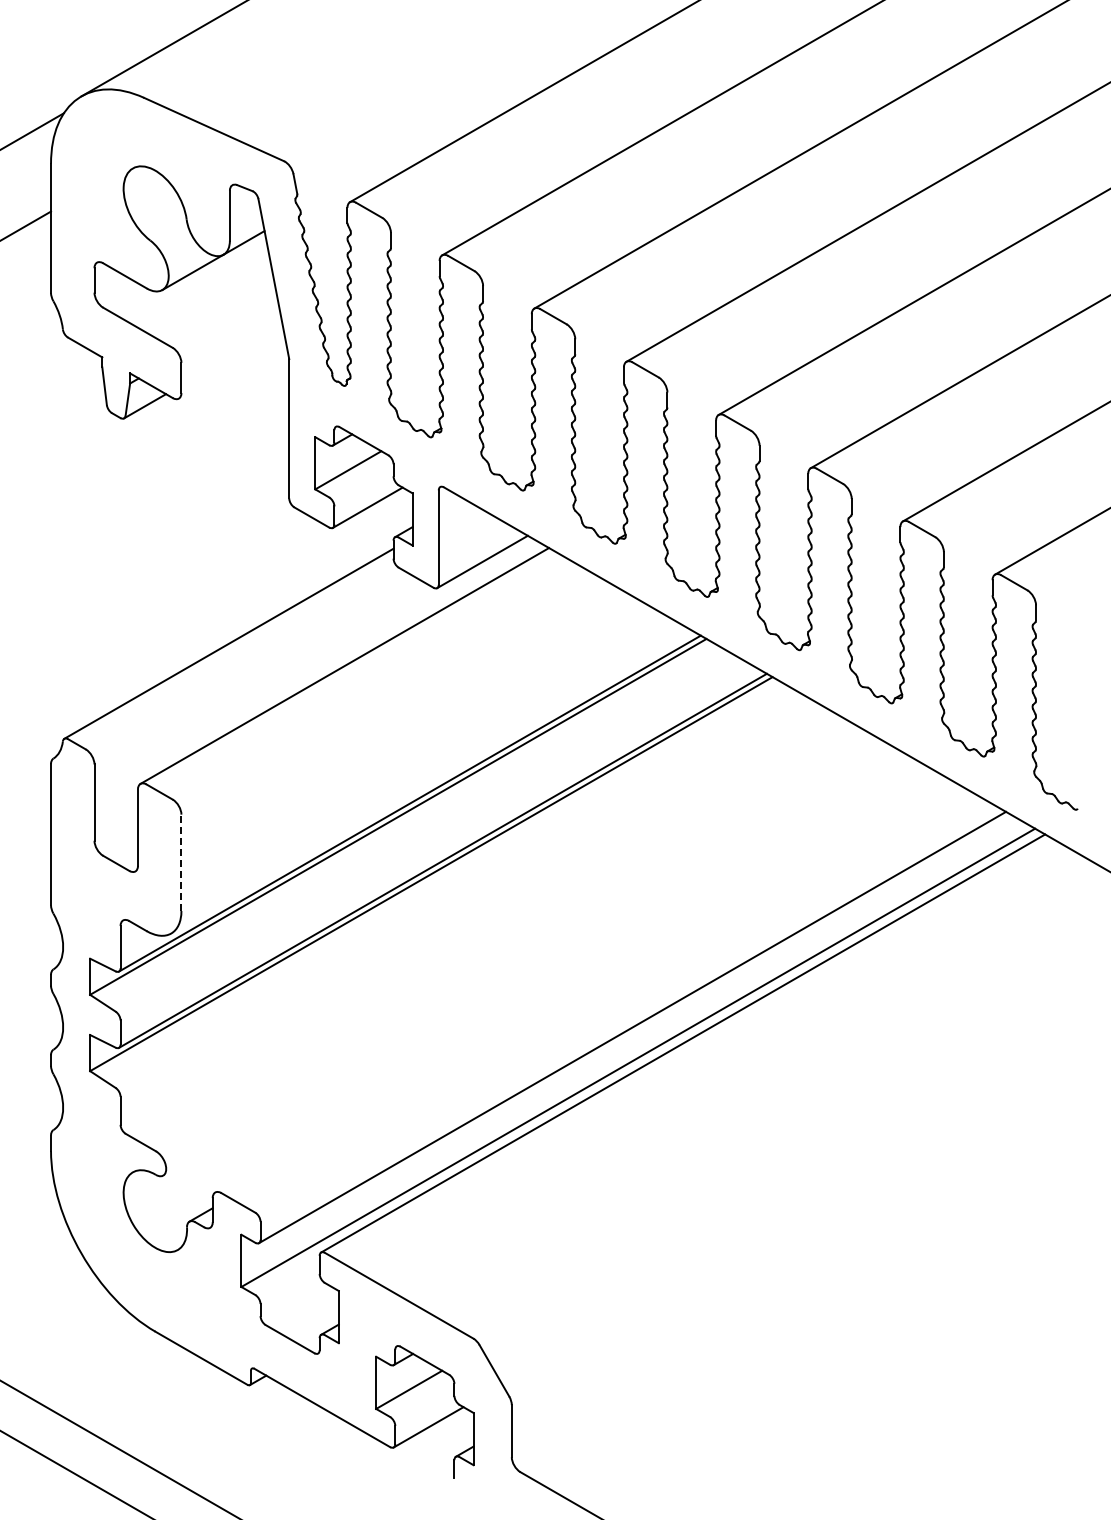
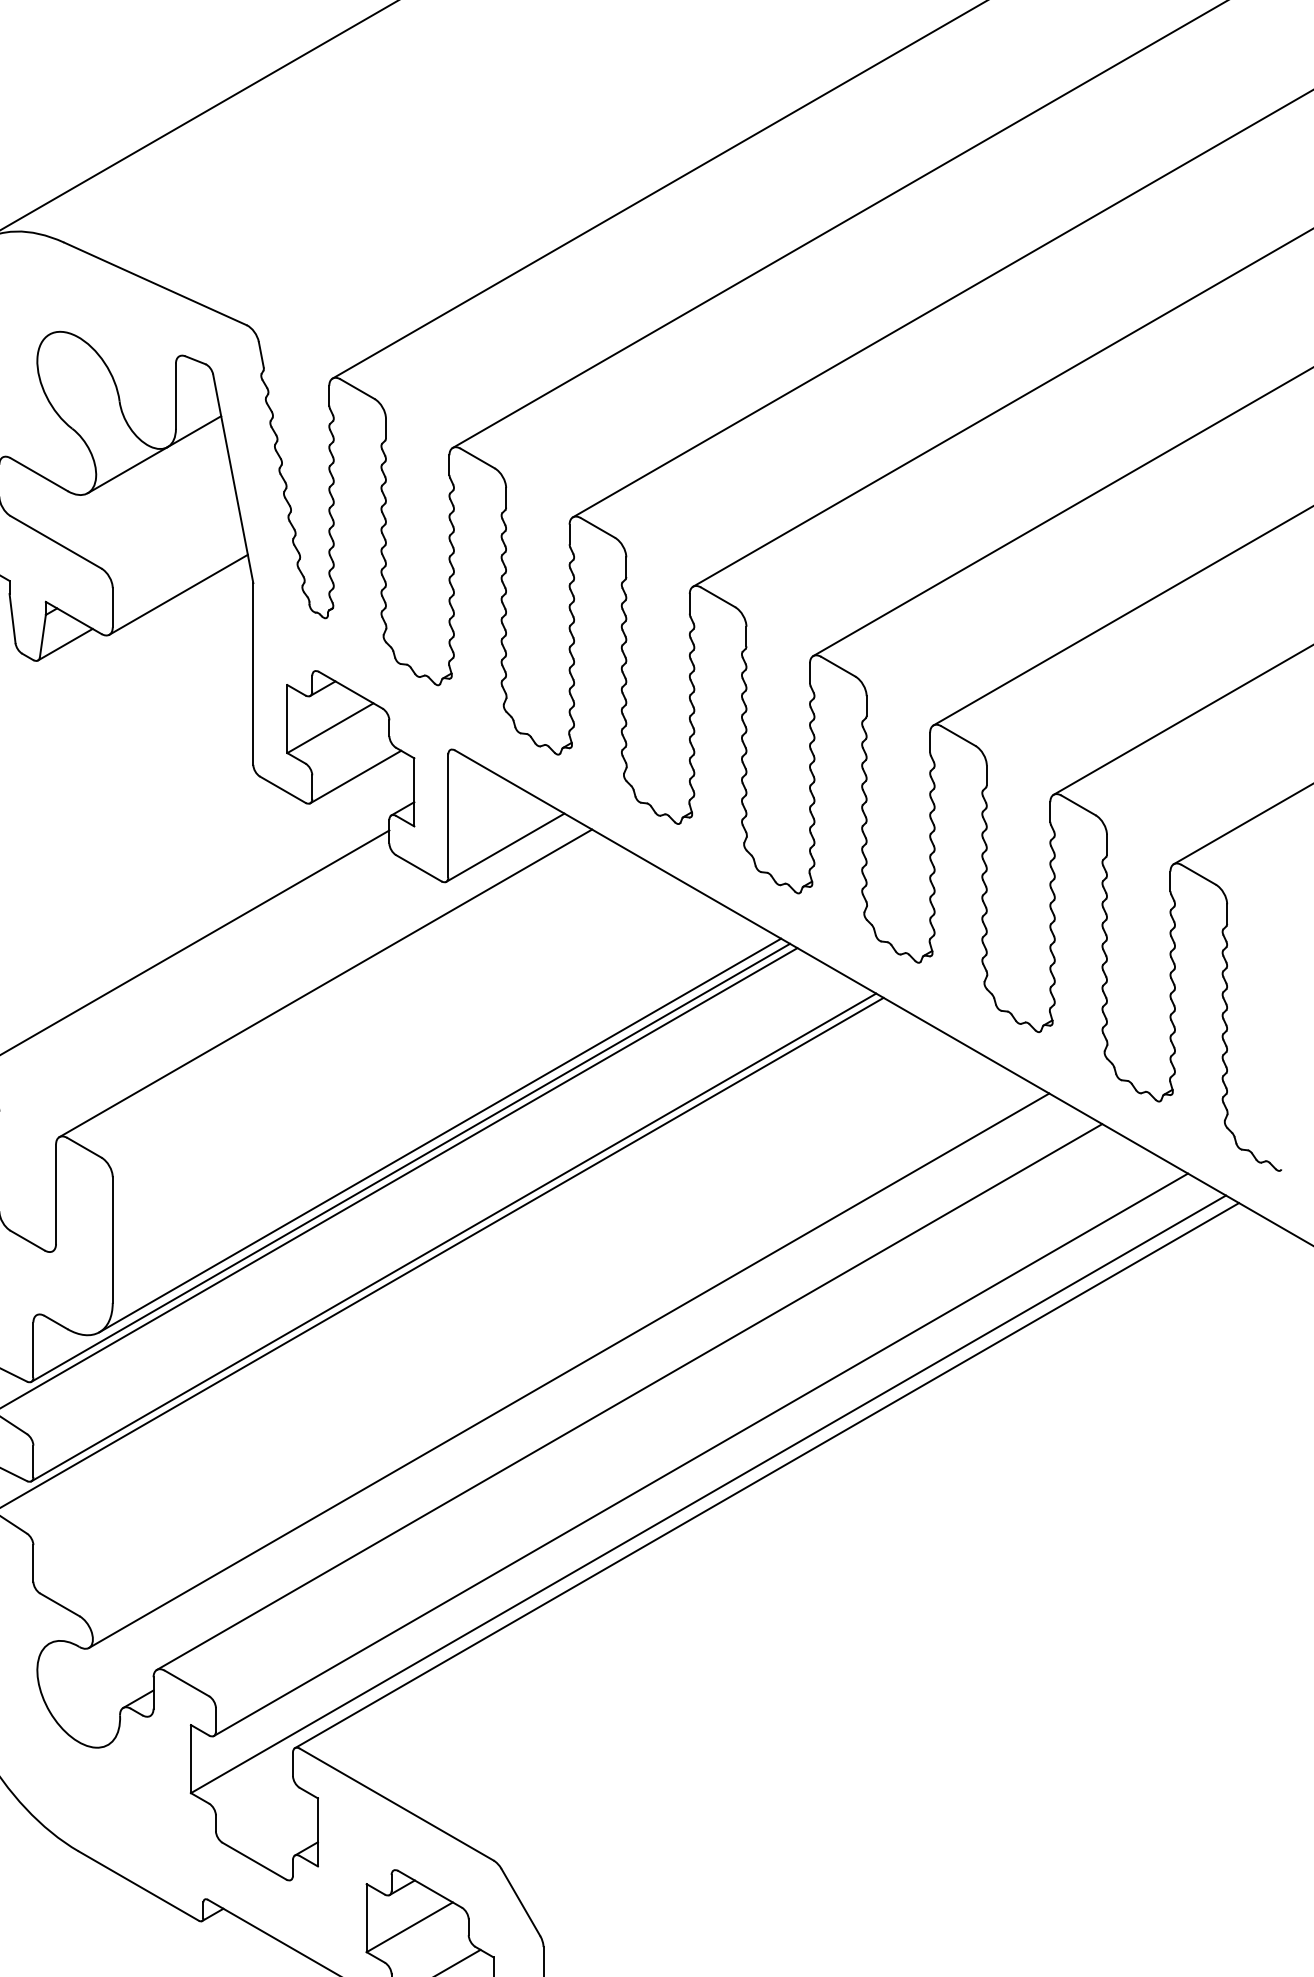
line: (231, 367) -> (178, 594), added
line: (432, 782) -> (440, 1135), added
line: (181, 862) -> (112, 1239), dashed -> solid
line: (531, 962) -> (569, 1370), added
line: (577, 982) -> (629, 1396), added

